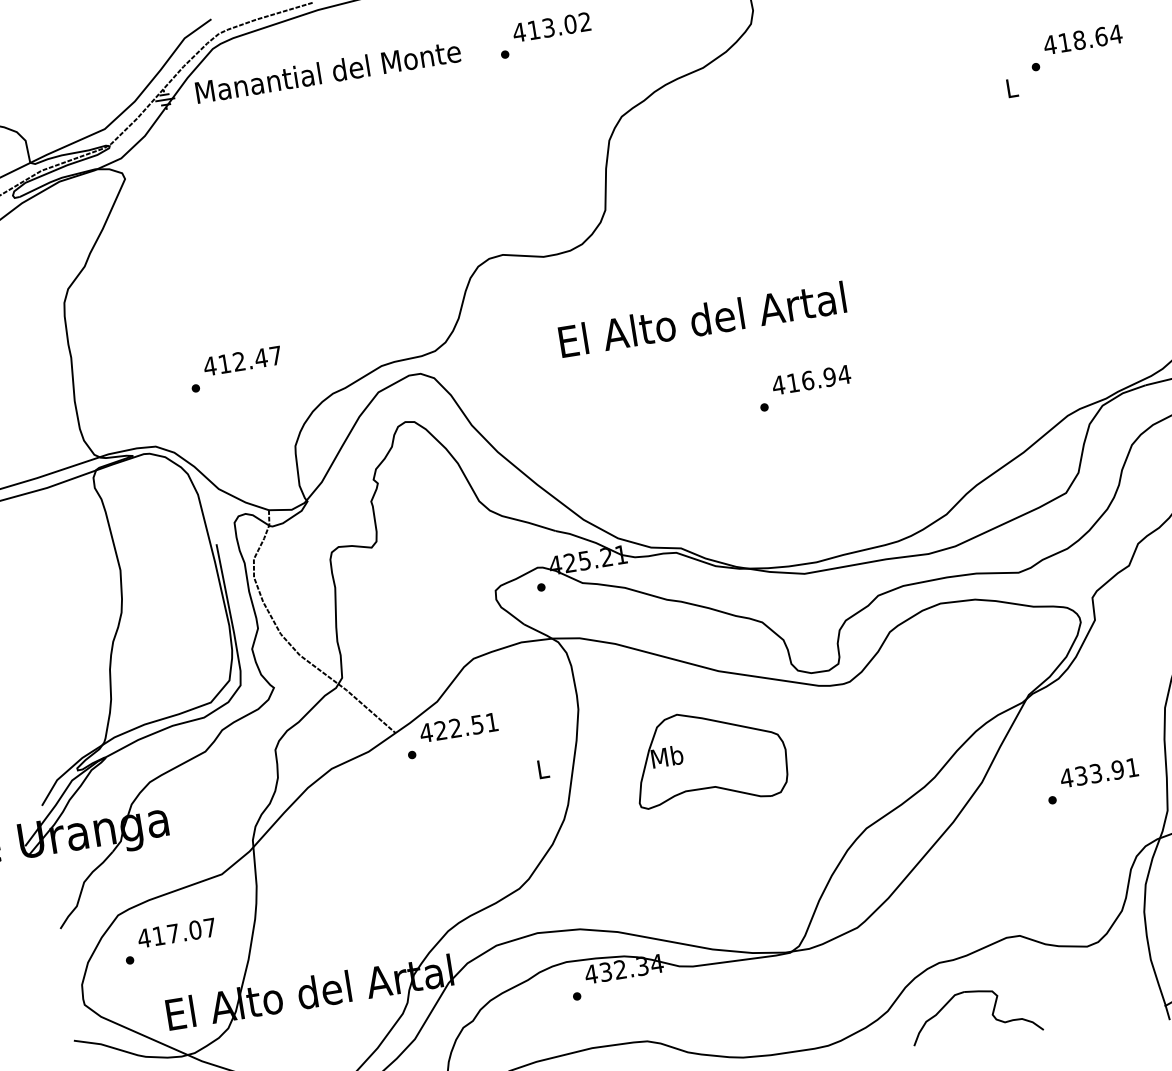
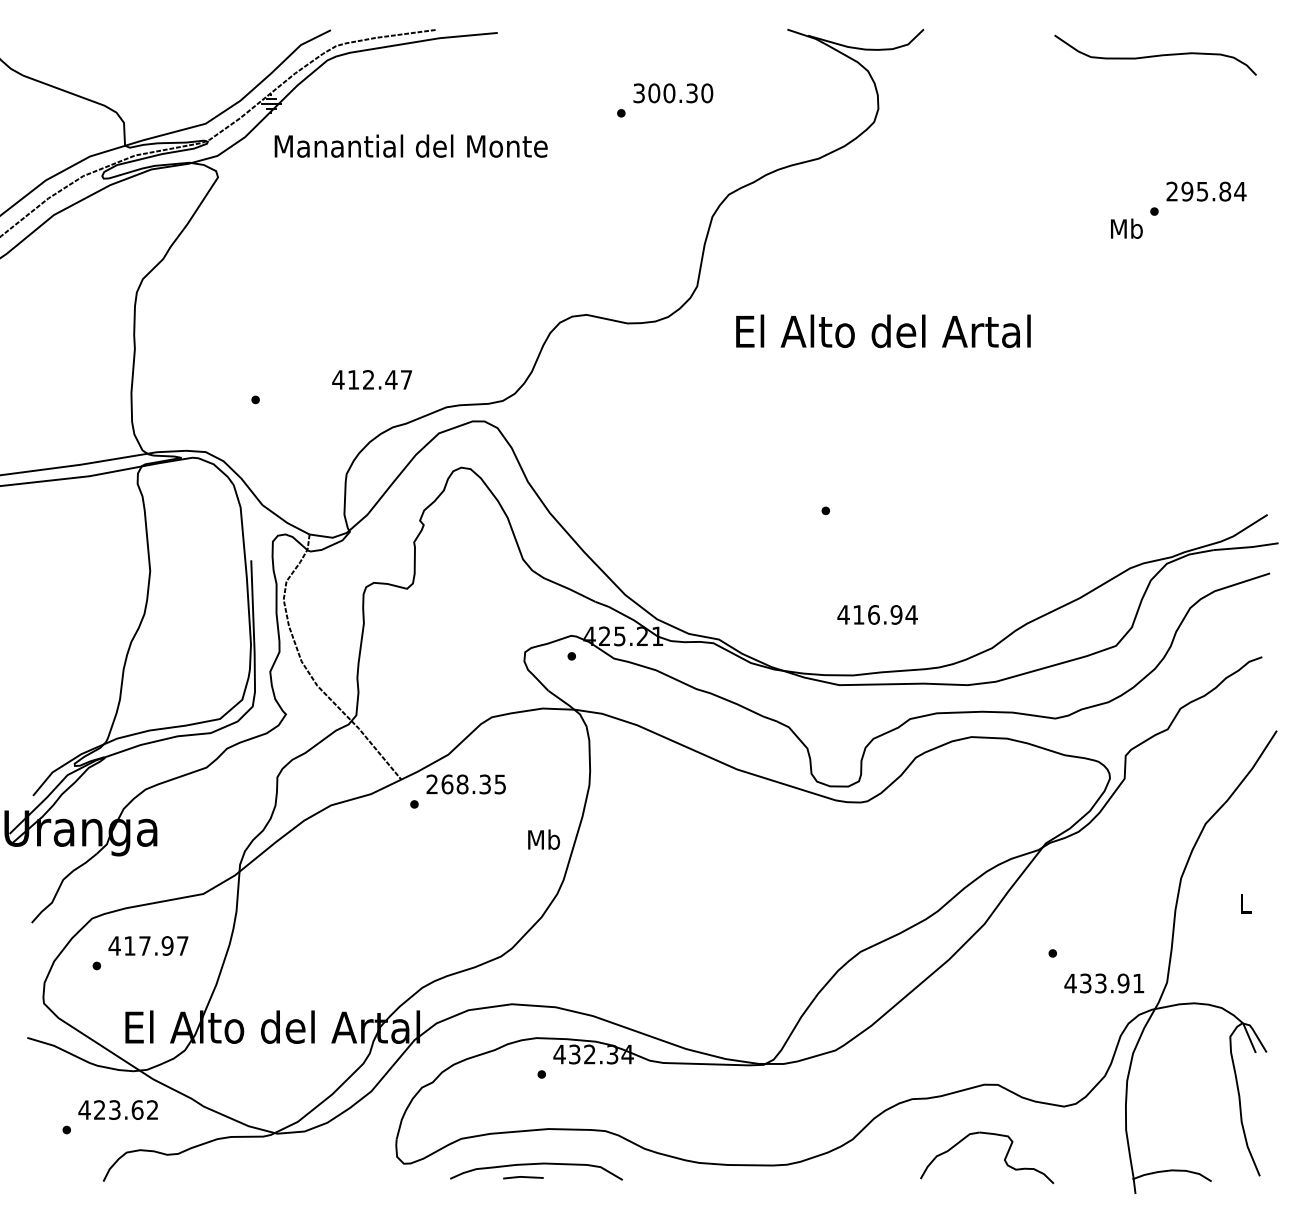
text: (551, 27) -> (672, 93), 413.02 -> 300.30
text: (1075, 40) -> (1198, 191), 418.64 -> 295.84
text: (327, 71) -> (410, 145), moved
text: (1011, 87) -> (1126, 228), L -> Mb
text: (702, 319) -> (883, 331), moved
text: (241, 360) -> (371, 379), moved
text: (811, 379) -> (877, 614), moved
text: (458, 727) -> (465, 784), 422.51 -> 268.35
part: (709, 757) -> (713, 854), removed
text: (543, 768) -> (544, 839), L -> Mb
text: (1099, 772) -> (1104, 983), moved
text: (195, 929) -> (167, 945), 417.07 -> 417.97
part: (992, 1012) -> (1004, 1157), moved

